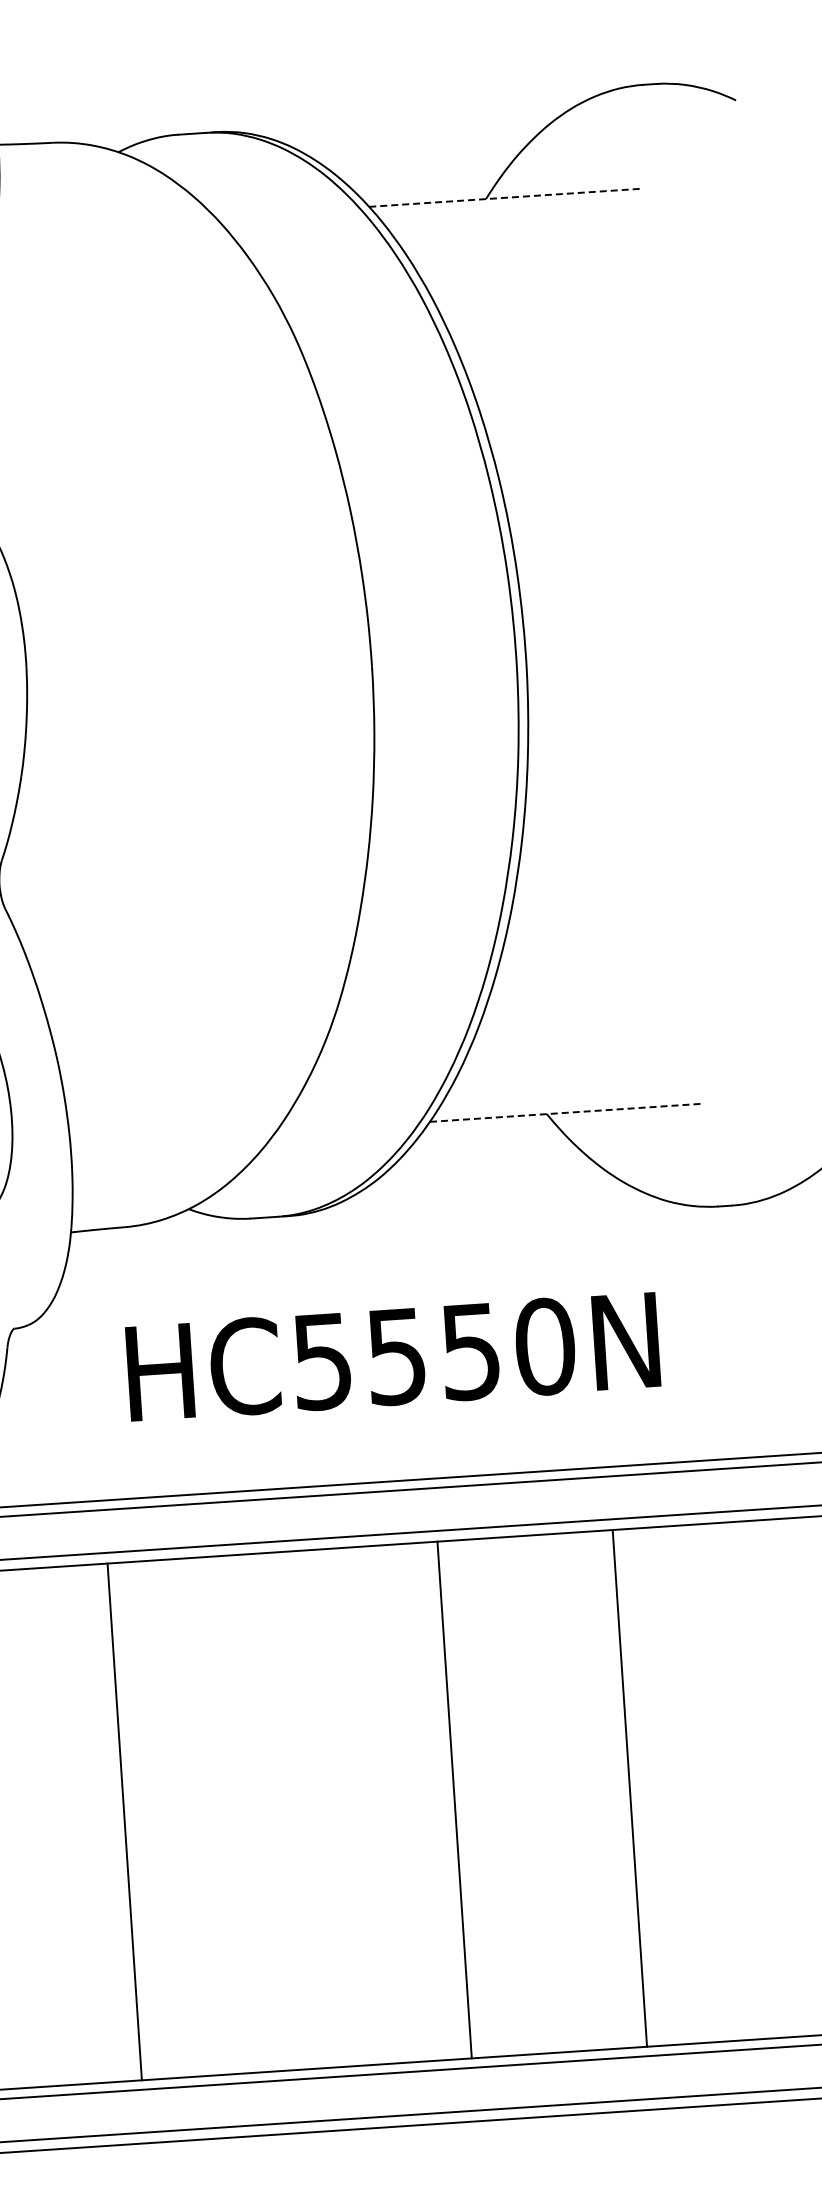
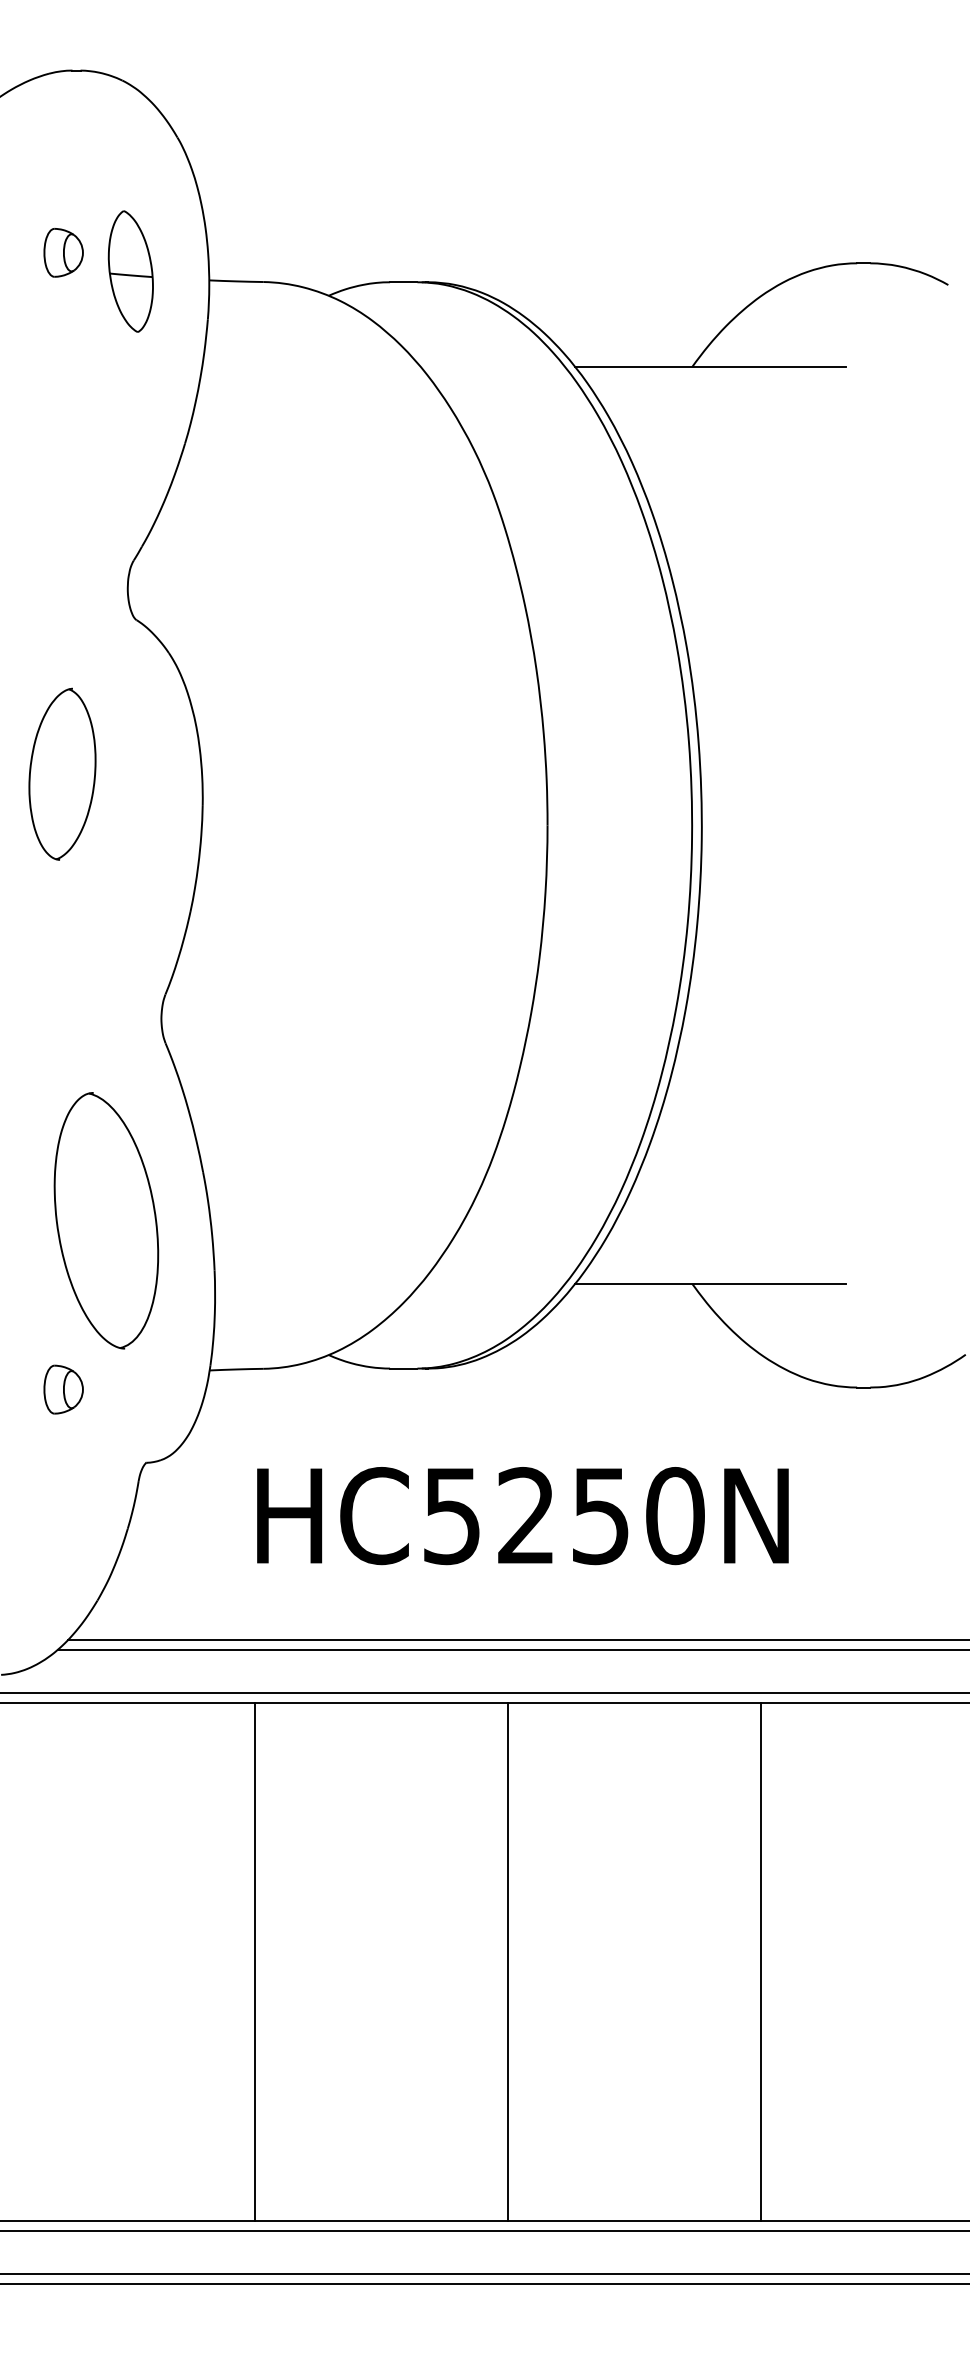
line: (504, 197) -> (710, 366), dashed -> solid
line: (564, 1112) -> (710, 1283), dashed -> solid
text: (395, 1357) -> (525, 1516), HC5550N -> HC5250N
line: (629, 1788) -> (760, 1962), moved
line: (454, 1800) -> (507, 1962), moved
line: (124, 1822) -> (255, 1962), moved

